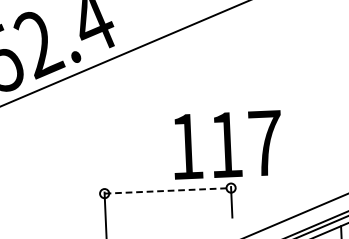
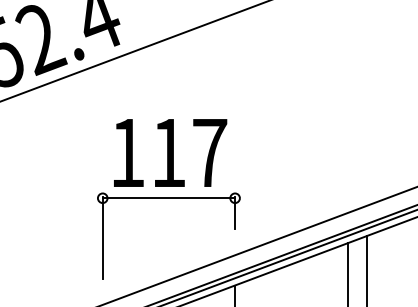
text: (227, 144) -> (170, 152), moved
line: (168, 191) -> (169, 198), dashed -> solid

